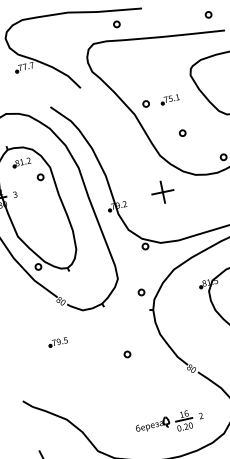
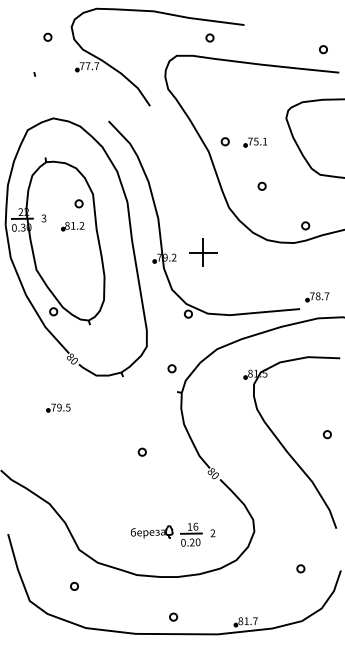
part: (21, 162) -> (72, 226), moved
part: (163, 191) -> (203, 252), moved
part: (126, 354) -> (141, 451), moved

